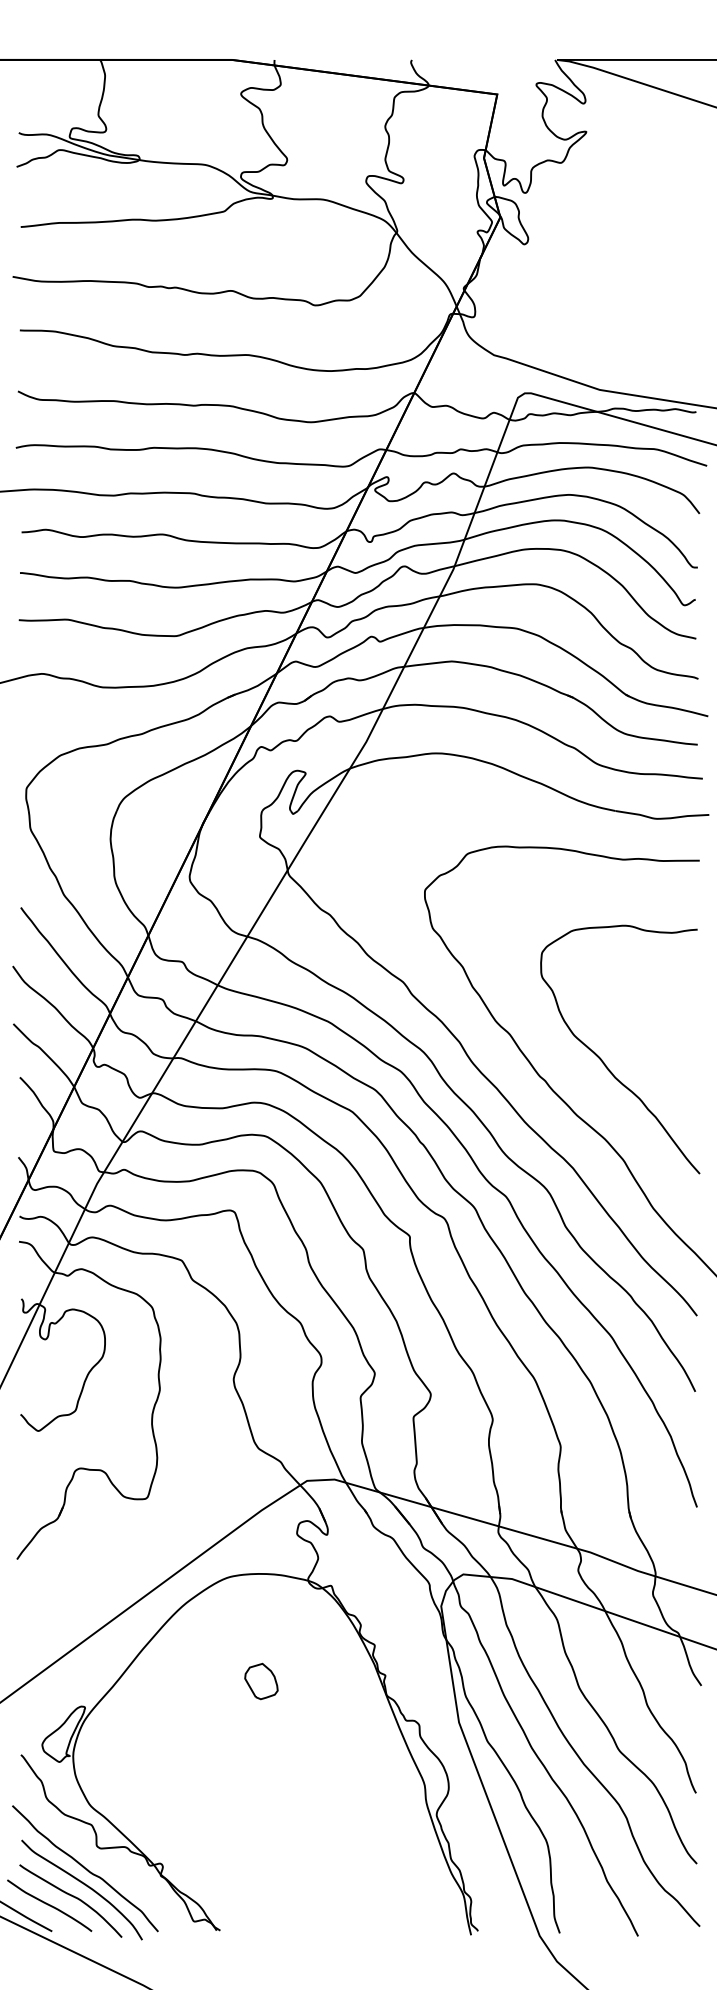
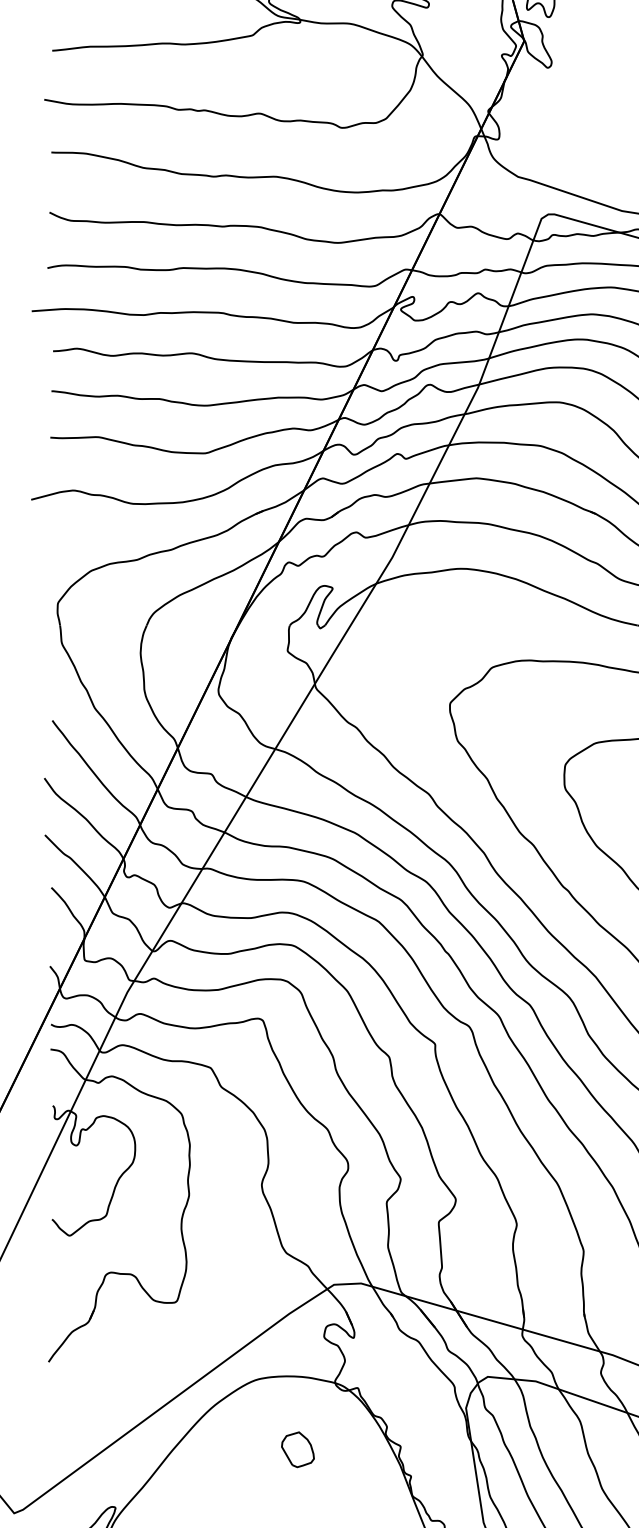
part: (261, 1681) -> (298, 1449), moved

